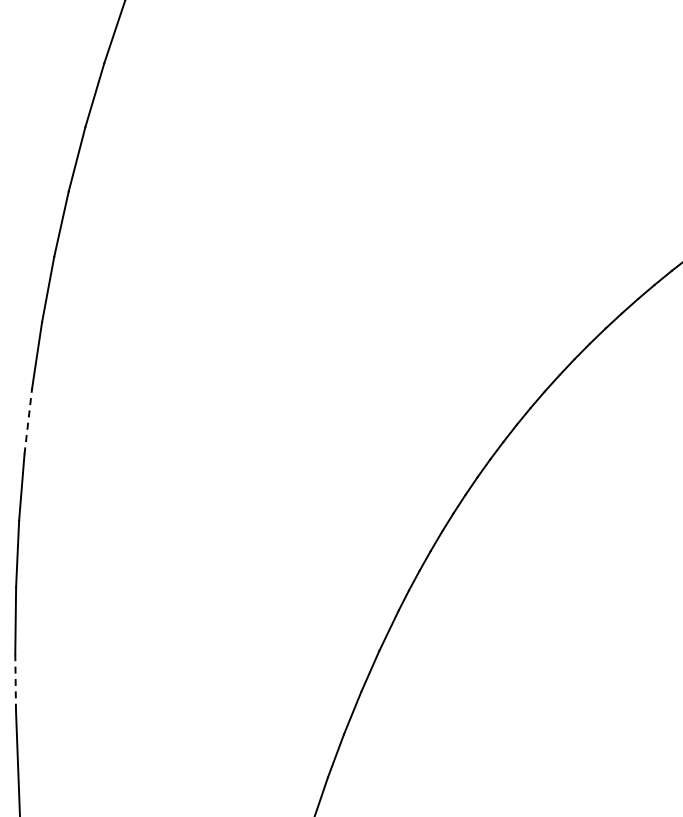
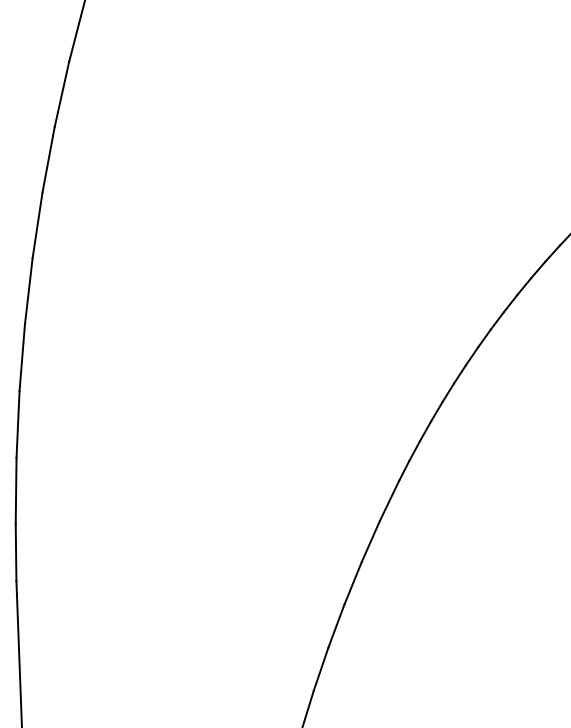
line: (28, 420) -> (28, 290), dashed -> solid
line: (15, 681) -> (15, 551), dashed -> solid

